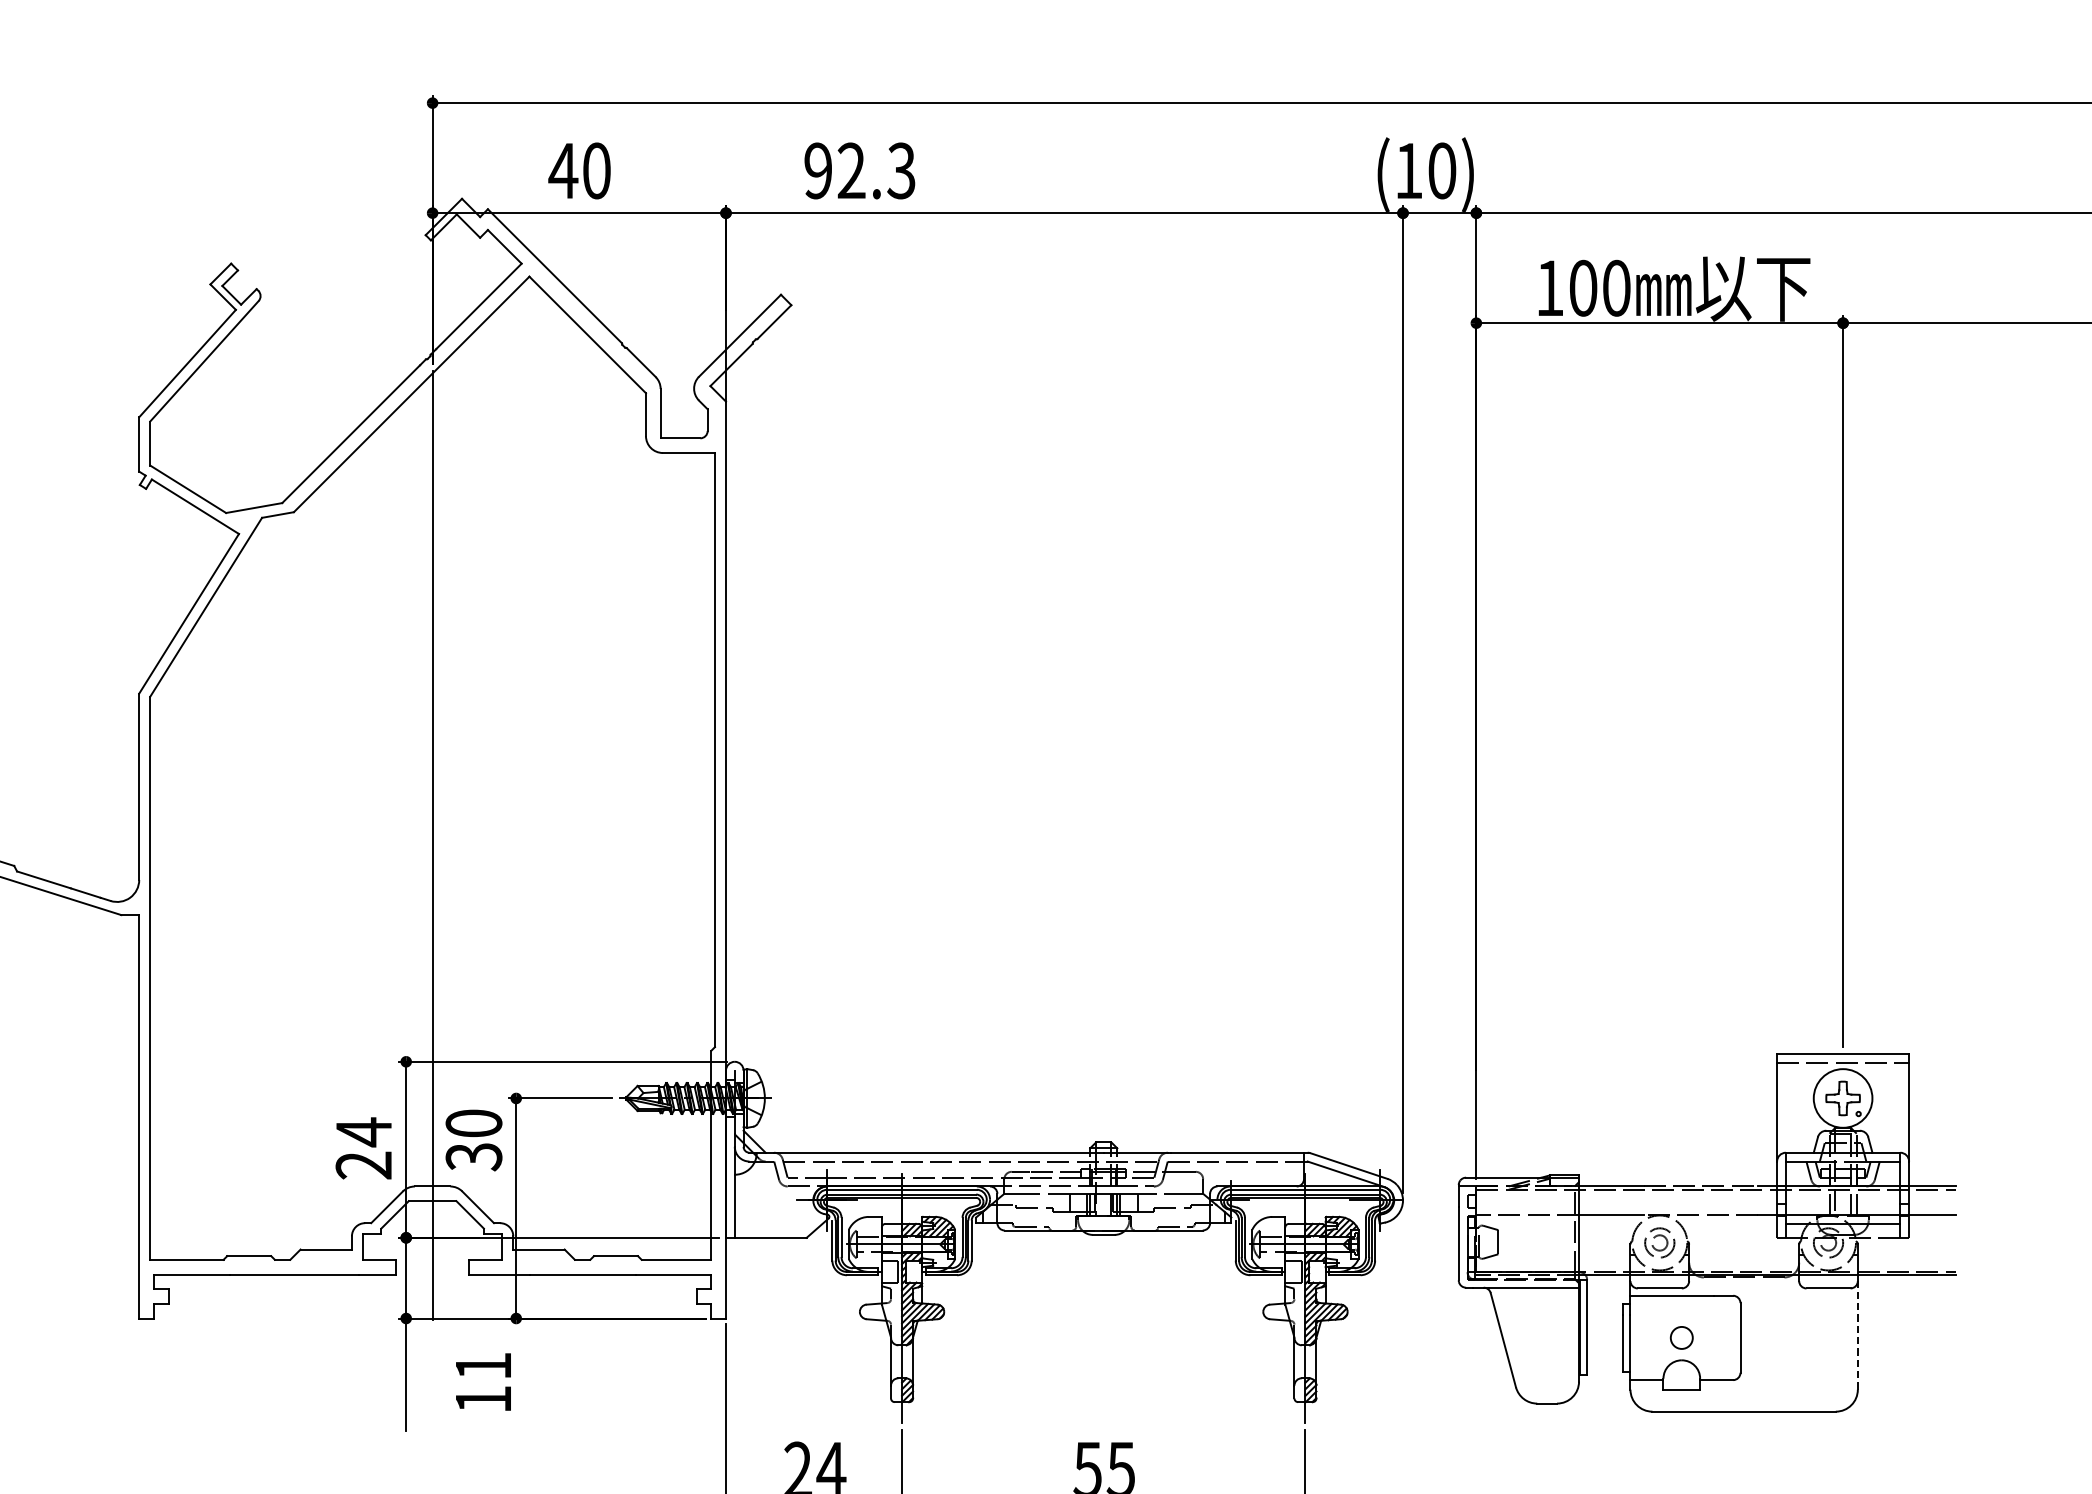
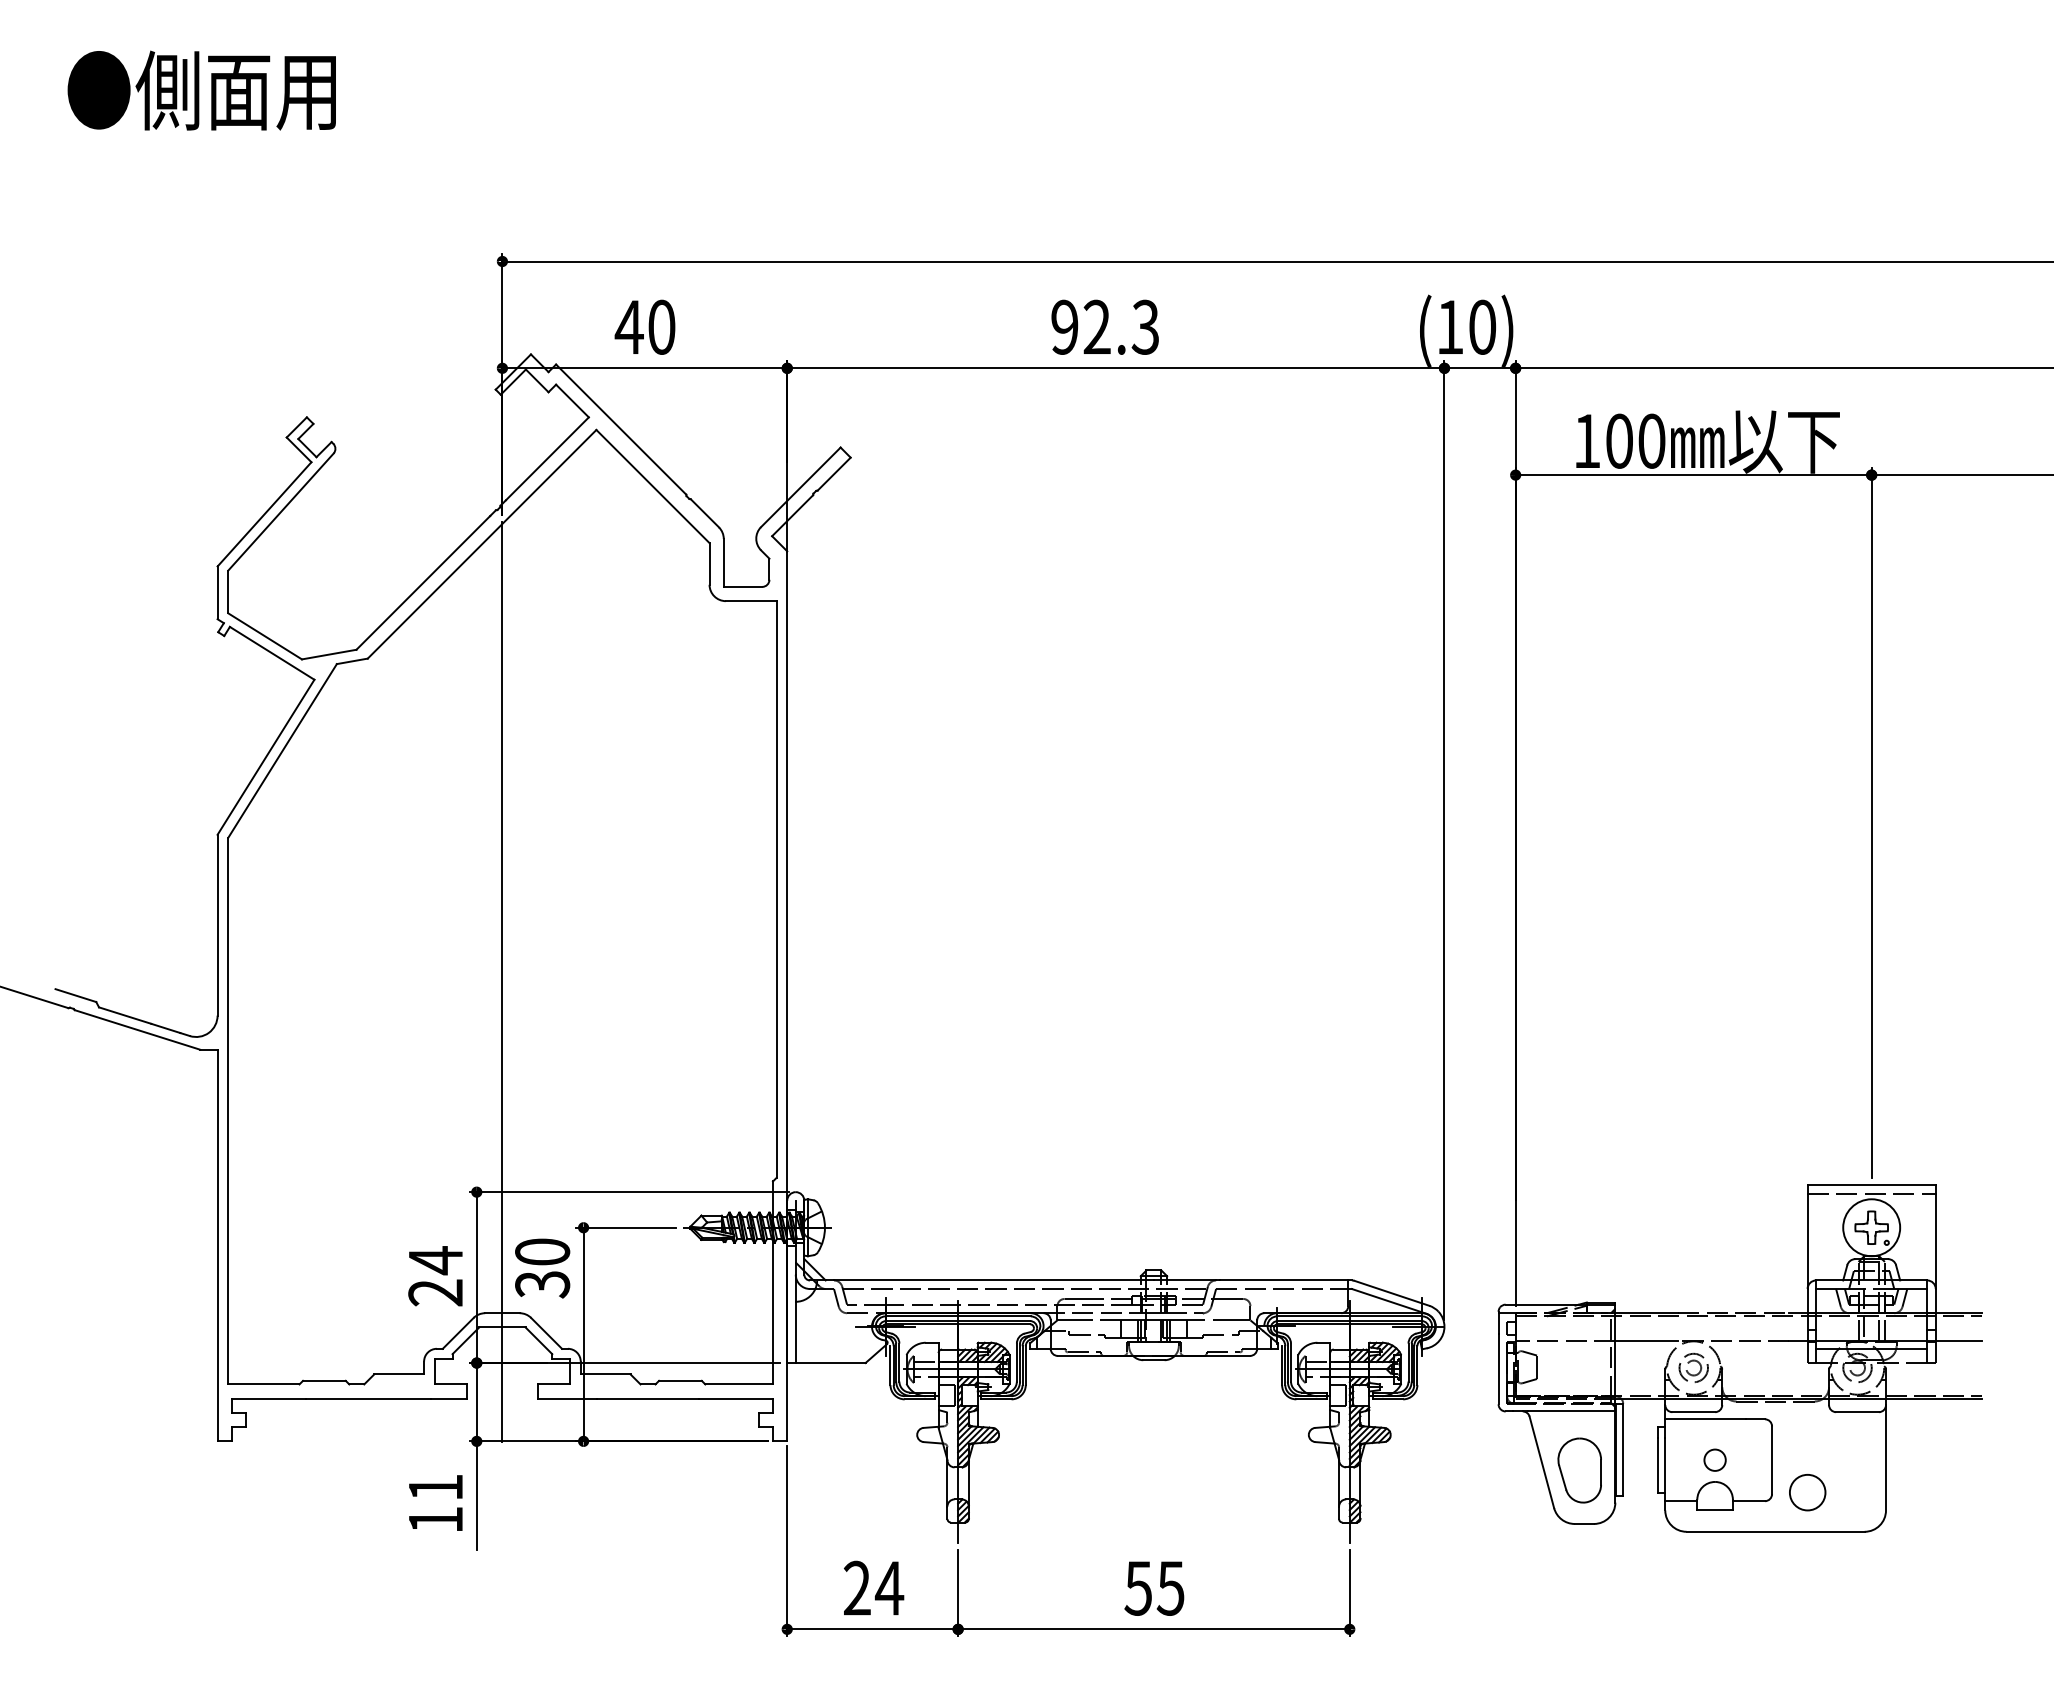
text: (859, 170) -> (1104, 326), moved
line: (1858, 1335) -> (1886, 1457), dashed -> solid
part: (1542, 1348) -> (1579, 1470), added
circle: (1776, 1371) -> (1807, 1492), added
text: (483, 1381) -> (435, 1502), moved

